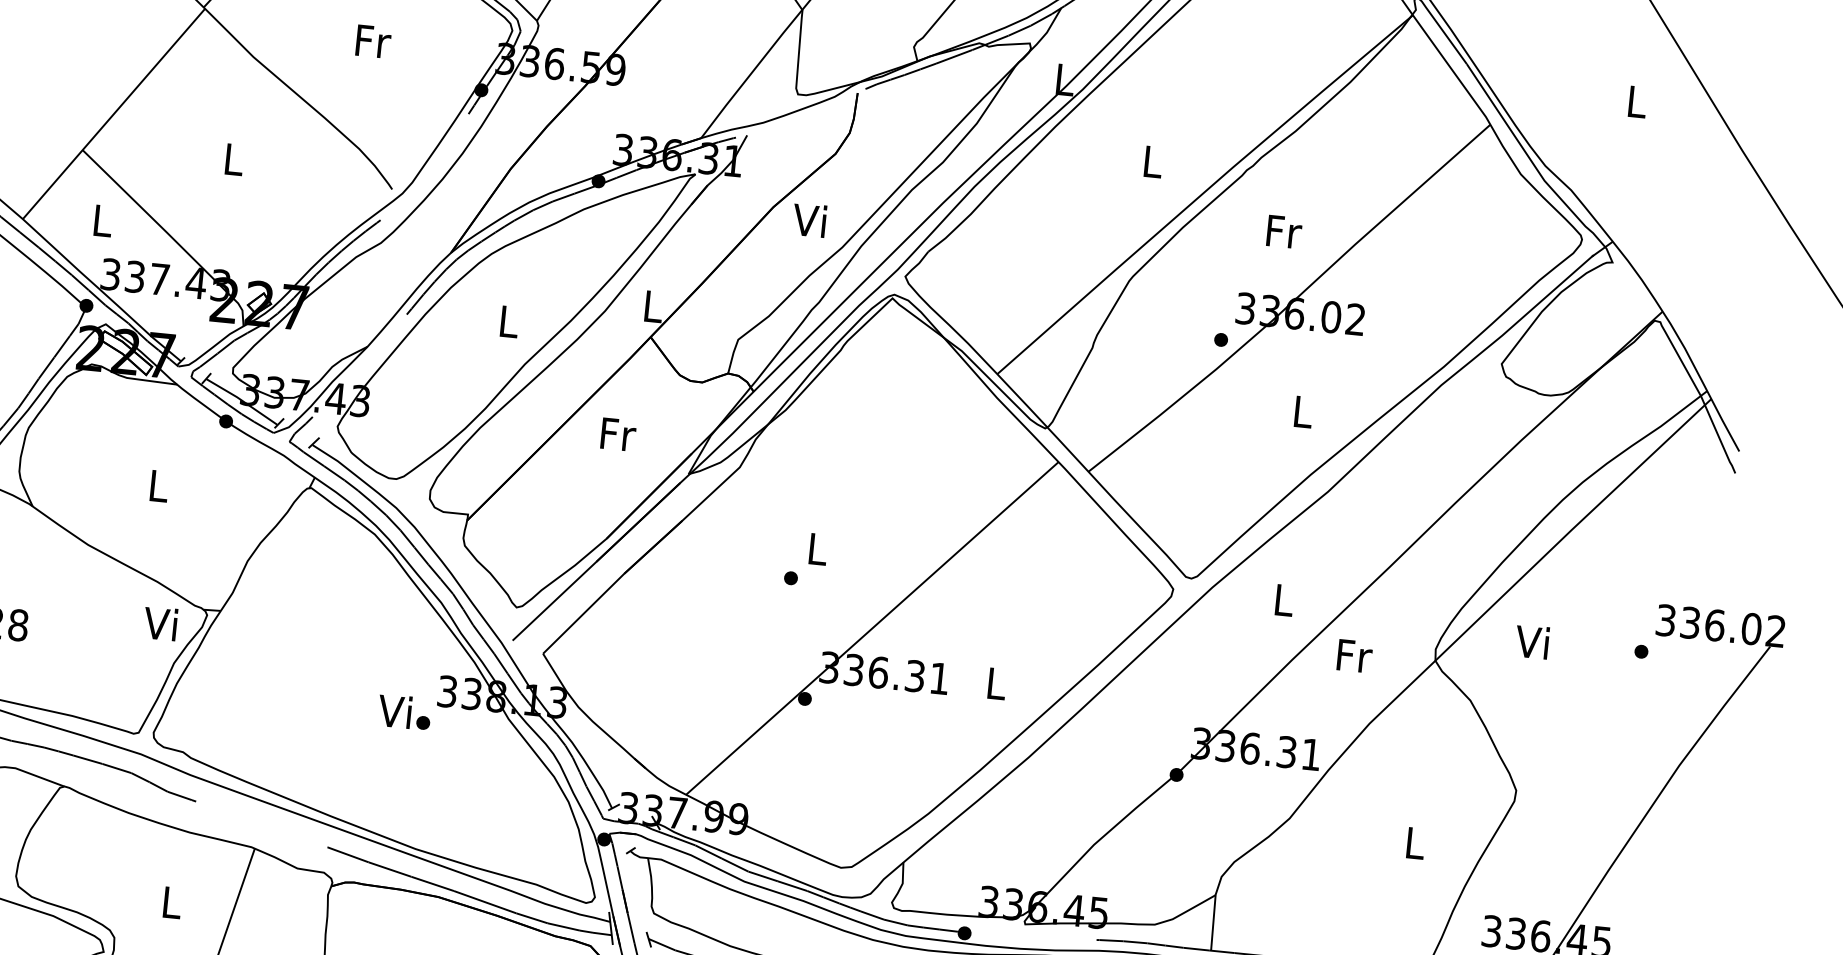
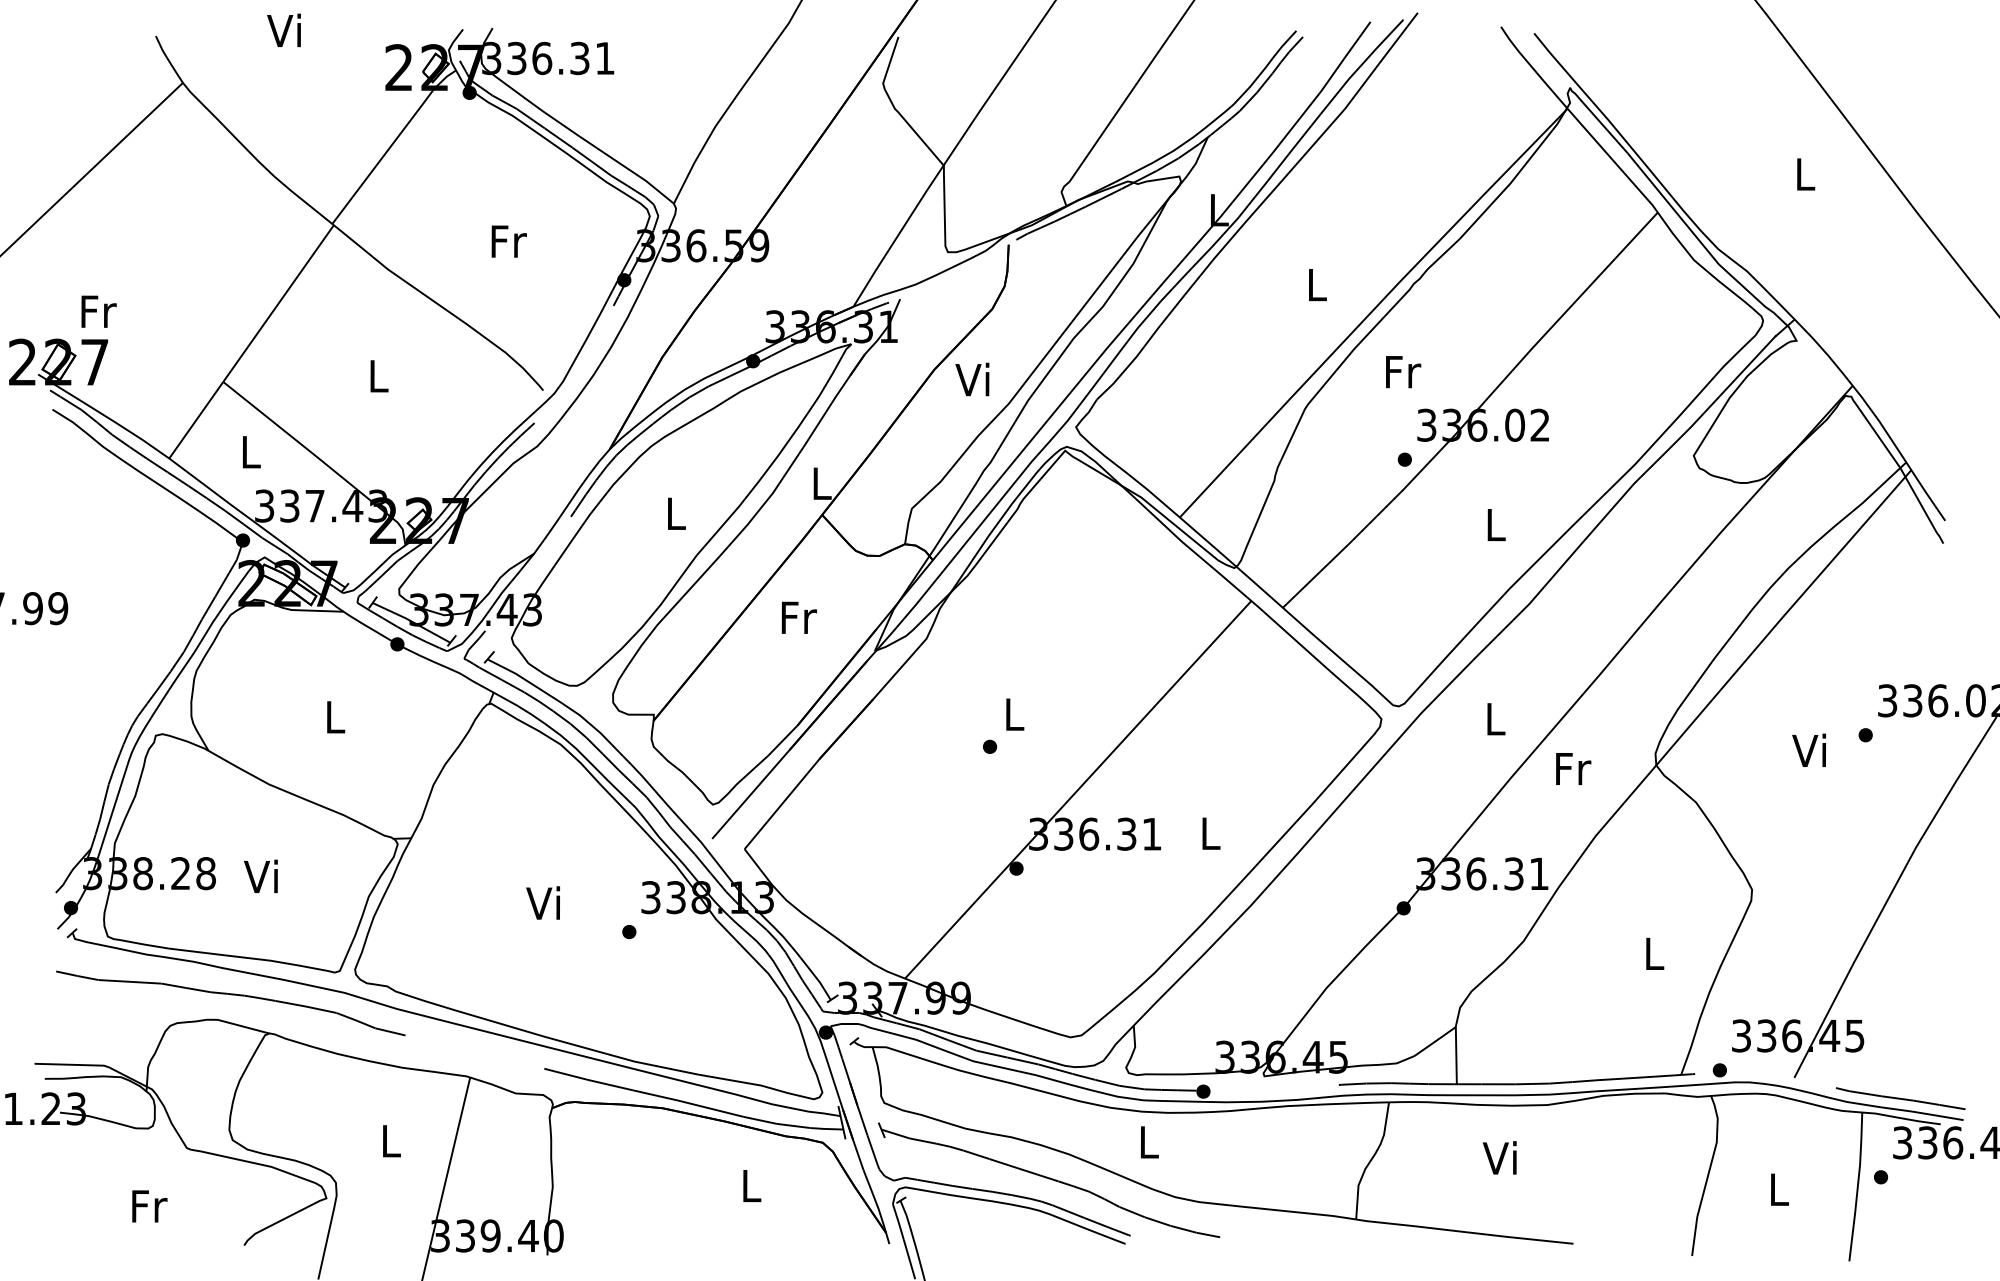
text: (1284, 232) -> (1403, 372), moved
text: (160, 623) -> (260, 876), moved
text: (1531, 641) -> (1808, 749), moved
text: (394, 710) -> (542, 902), moved

